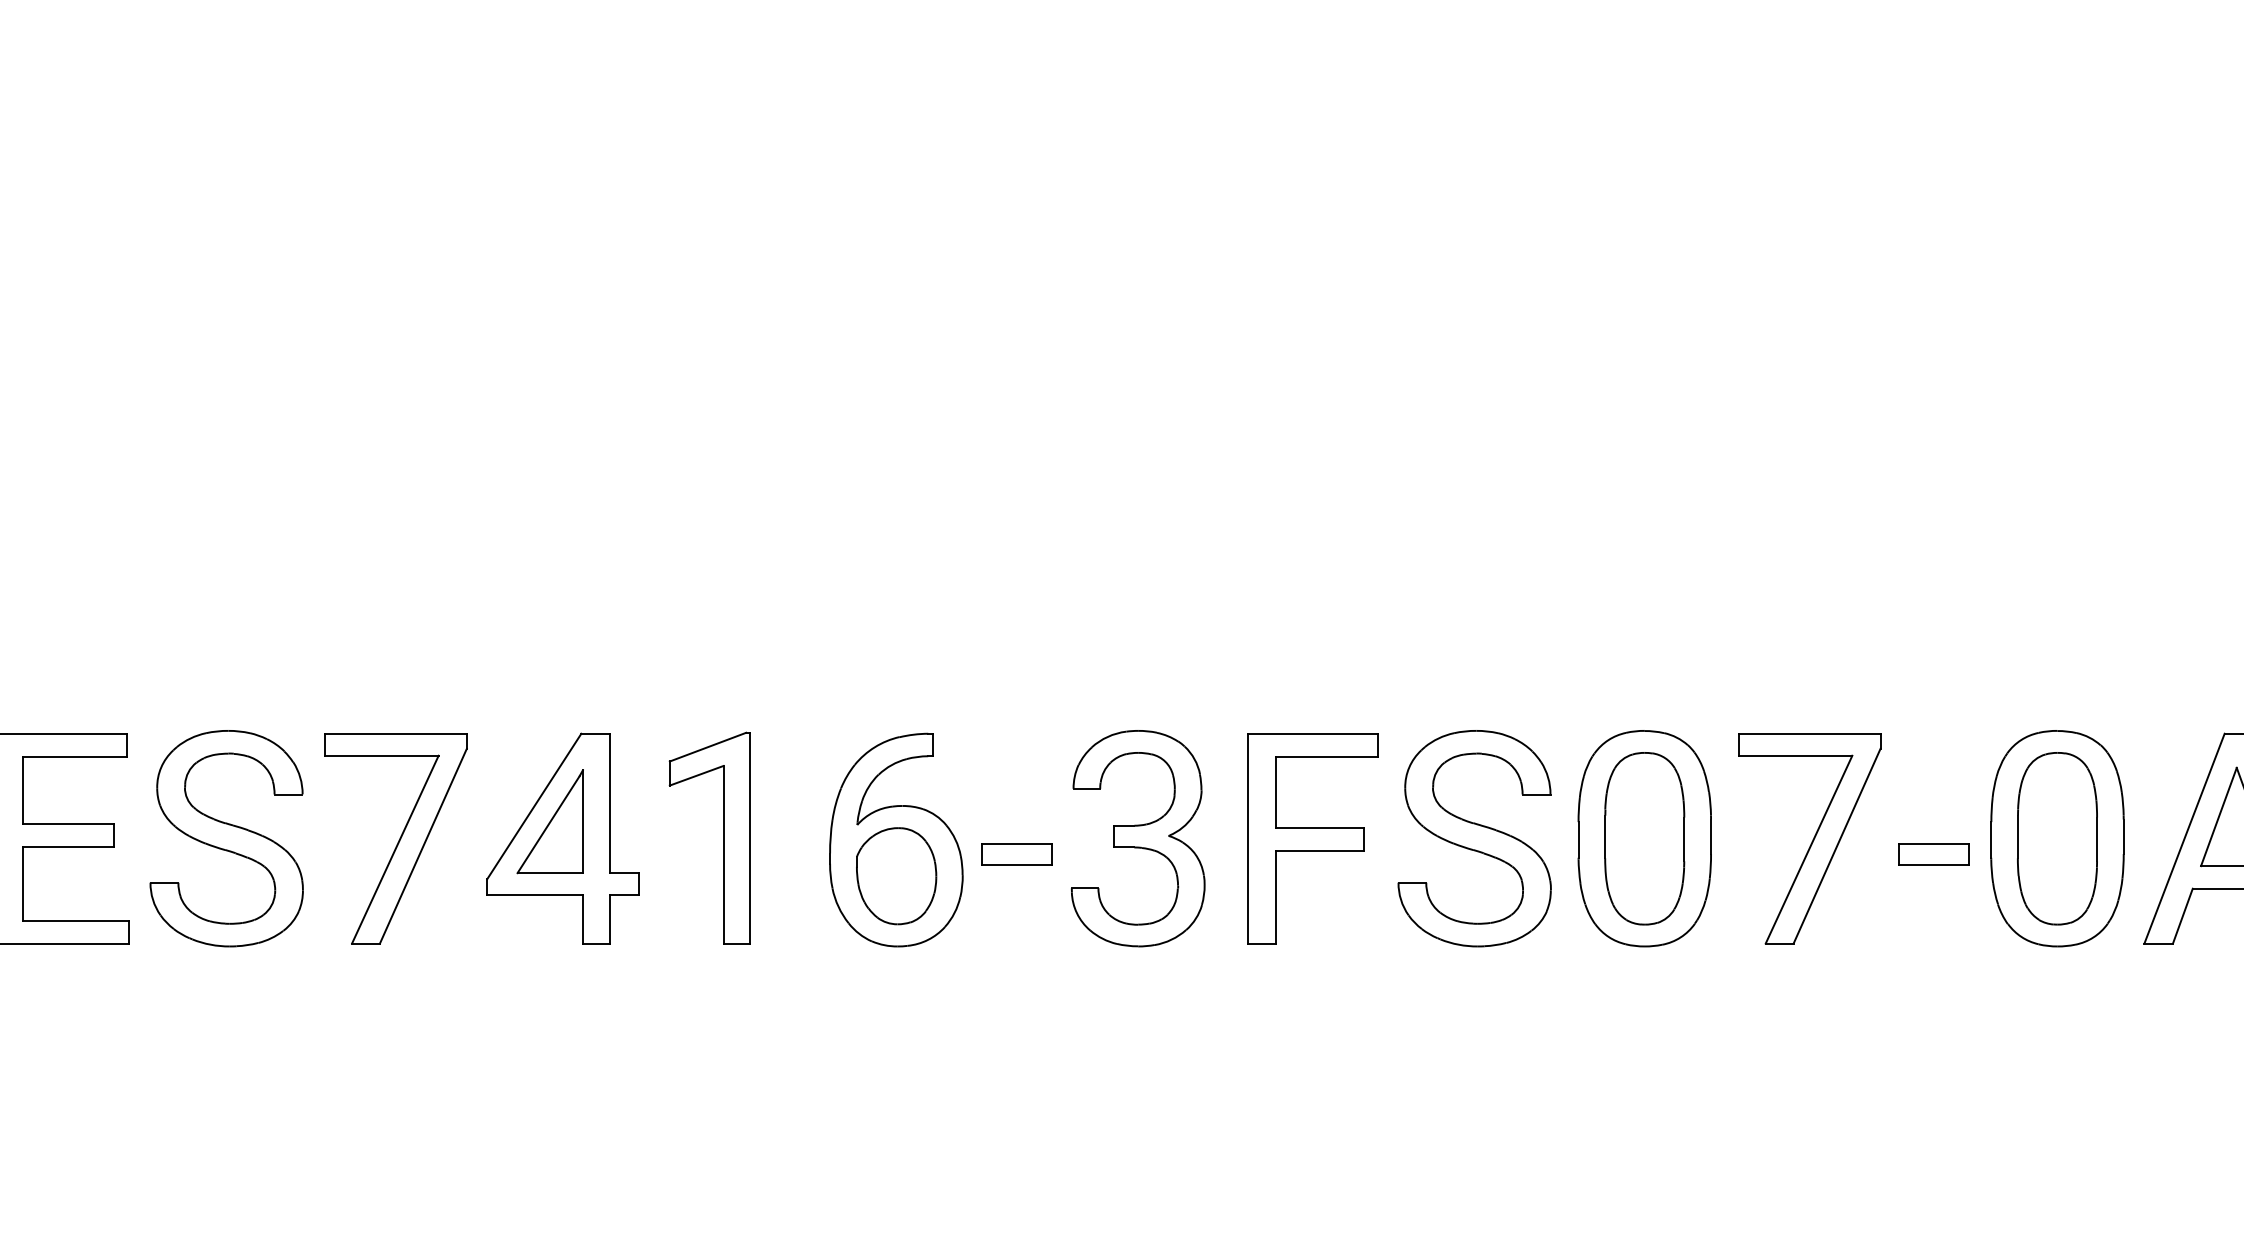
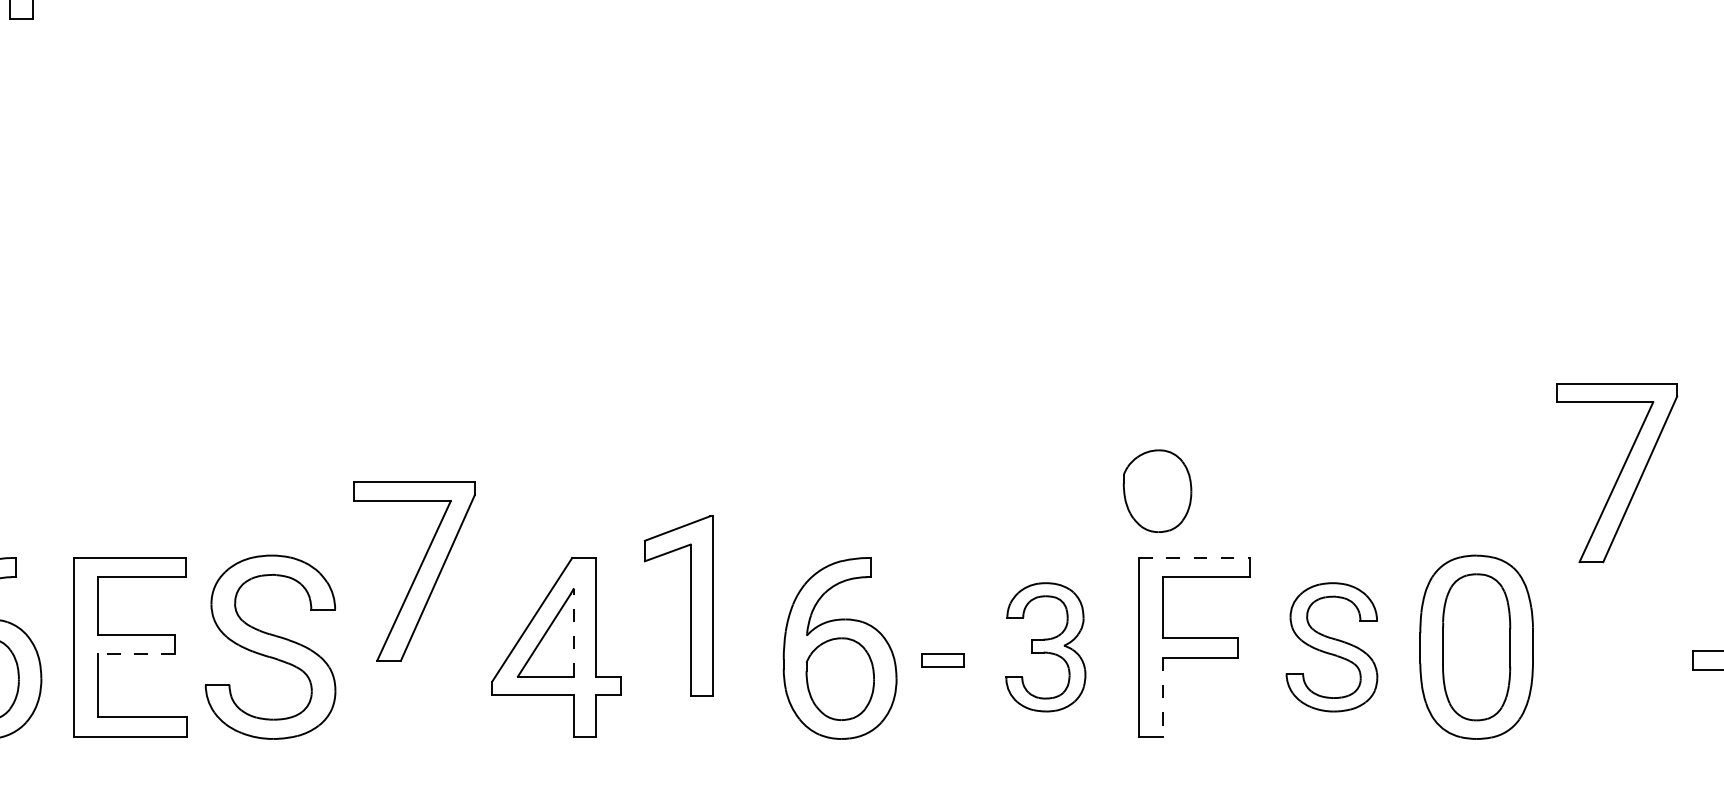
part: (1269, 655) -> (1157, 491), added
line: (1313, 733) -> (1194, 557), solid -> dashed
line: (582, 821) -> (573, 632), solid -> dashed
part: (723, 837) -> (690, 605), moved
part: (395, 838) -> (414, 571), moved
part: (1138, 838) -> (1046, 647), size x0.7
part: (1474, 838) -> (1331, 647), size x0.7
part: (1809, 838) -> (1616, 472), moved
line: (68, 846) -> (136, 653), solid -> dashed
part: (1016, 854) -> (942, 660), size x0.7
line: (1275, 897) -> (1162, 697), solid -> dashed

